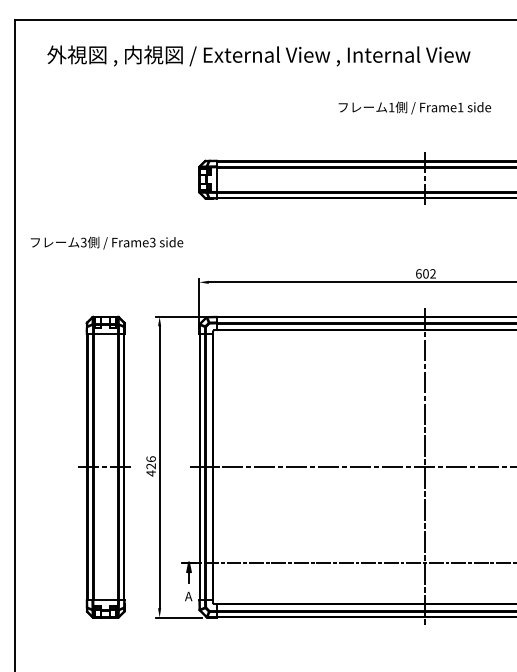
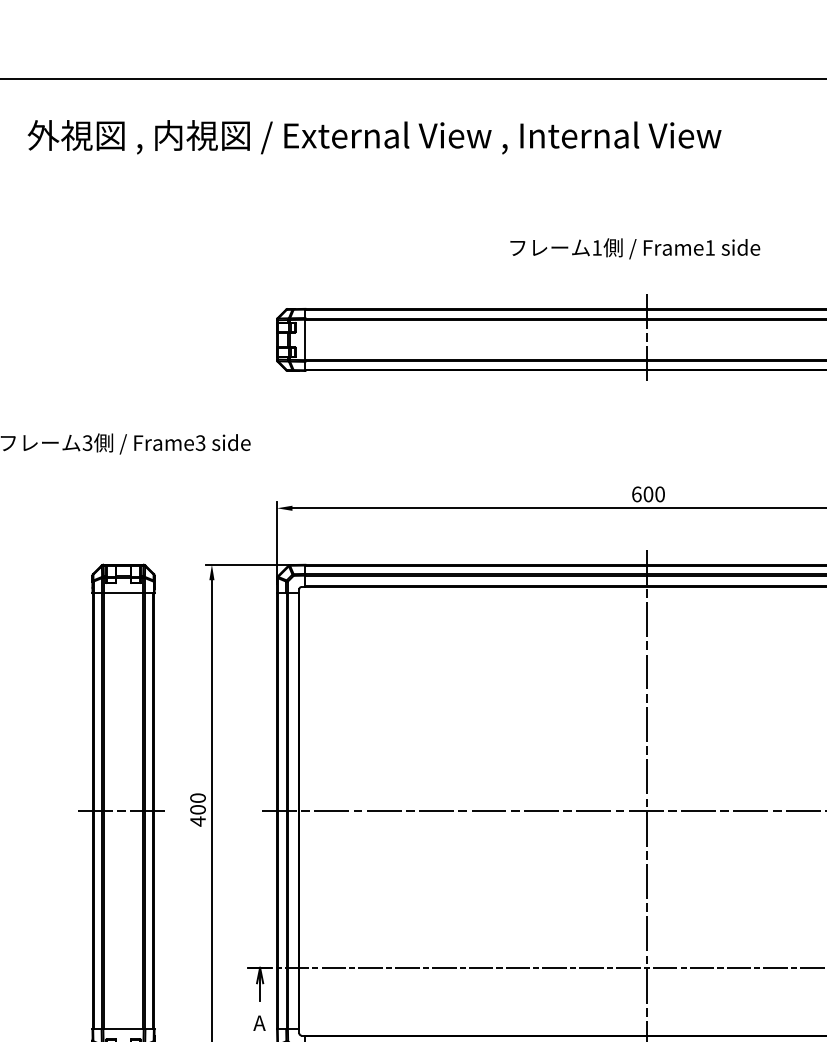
text: (414, 107) -> (634, 247), moved
text: (432, 273) -> (659, 493), 602 -> 600
text: (150, 462) -> (196, 803), 426 -> 400

